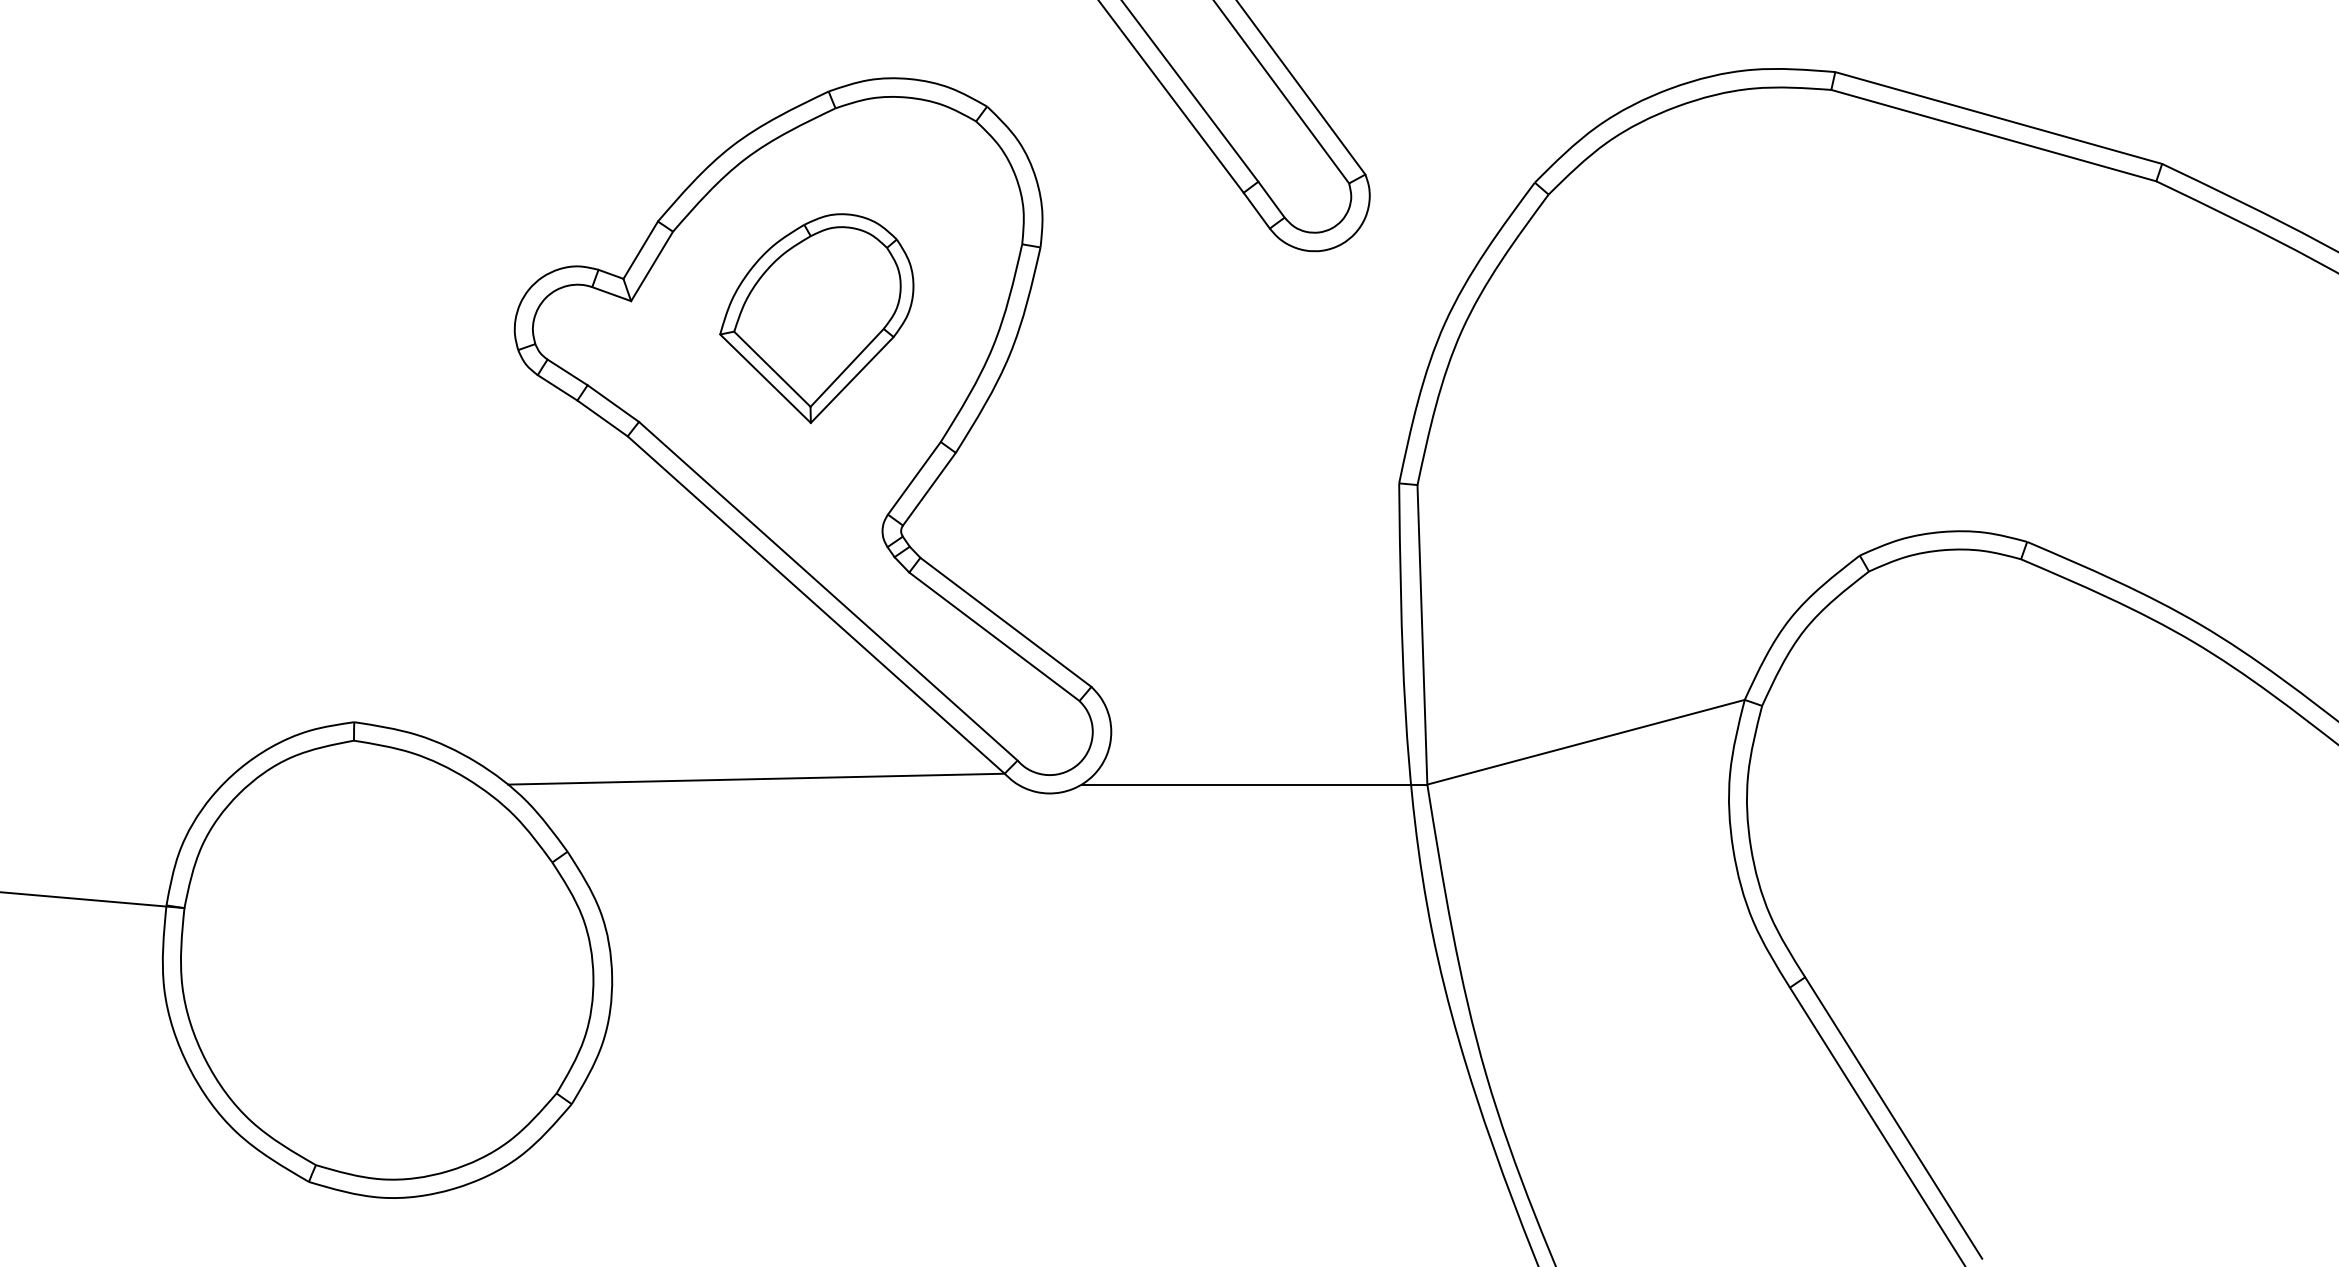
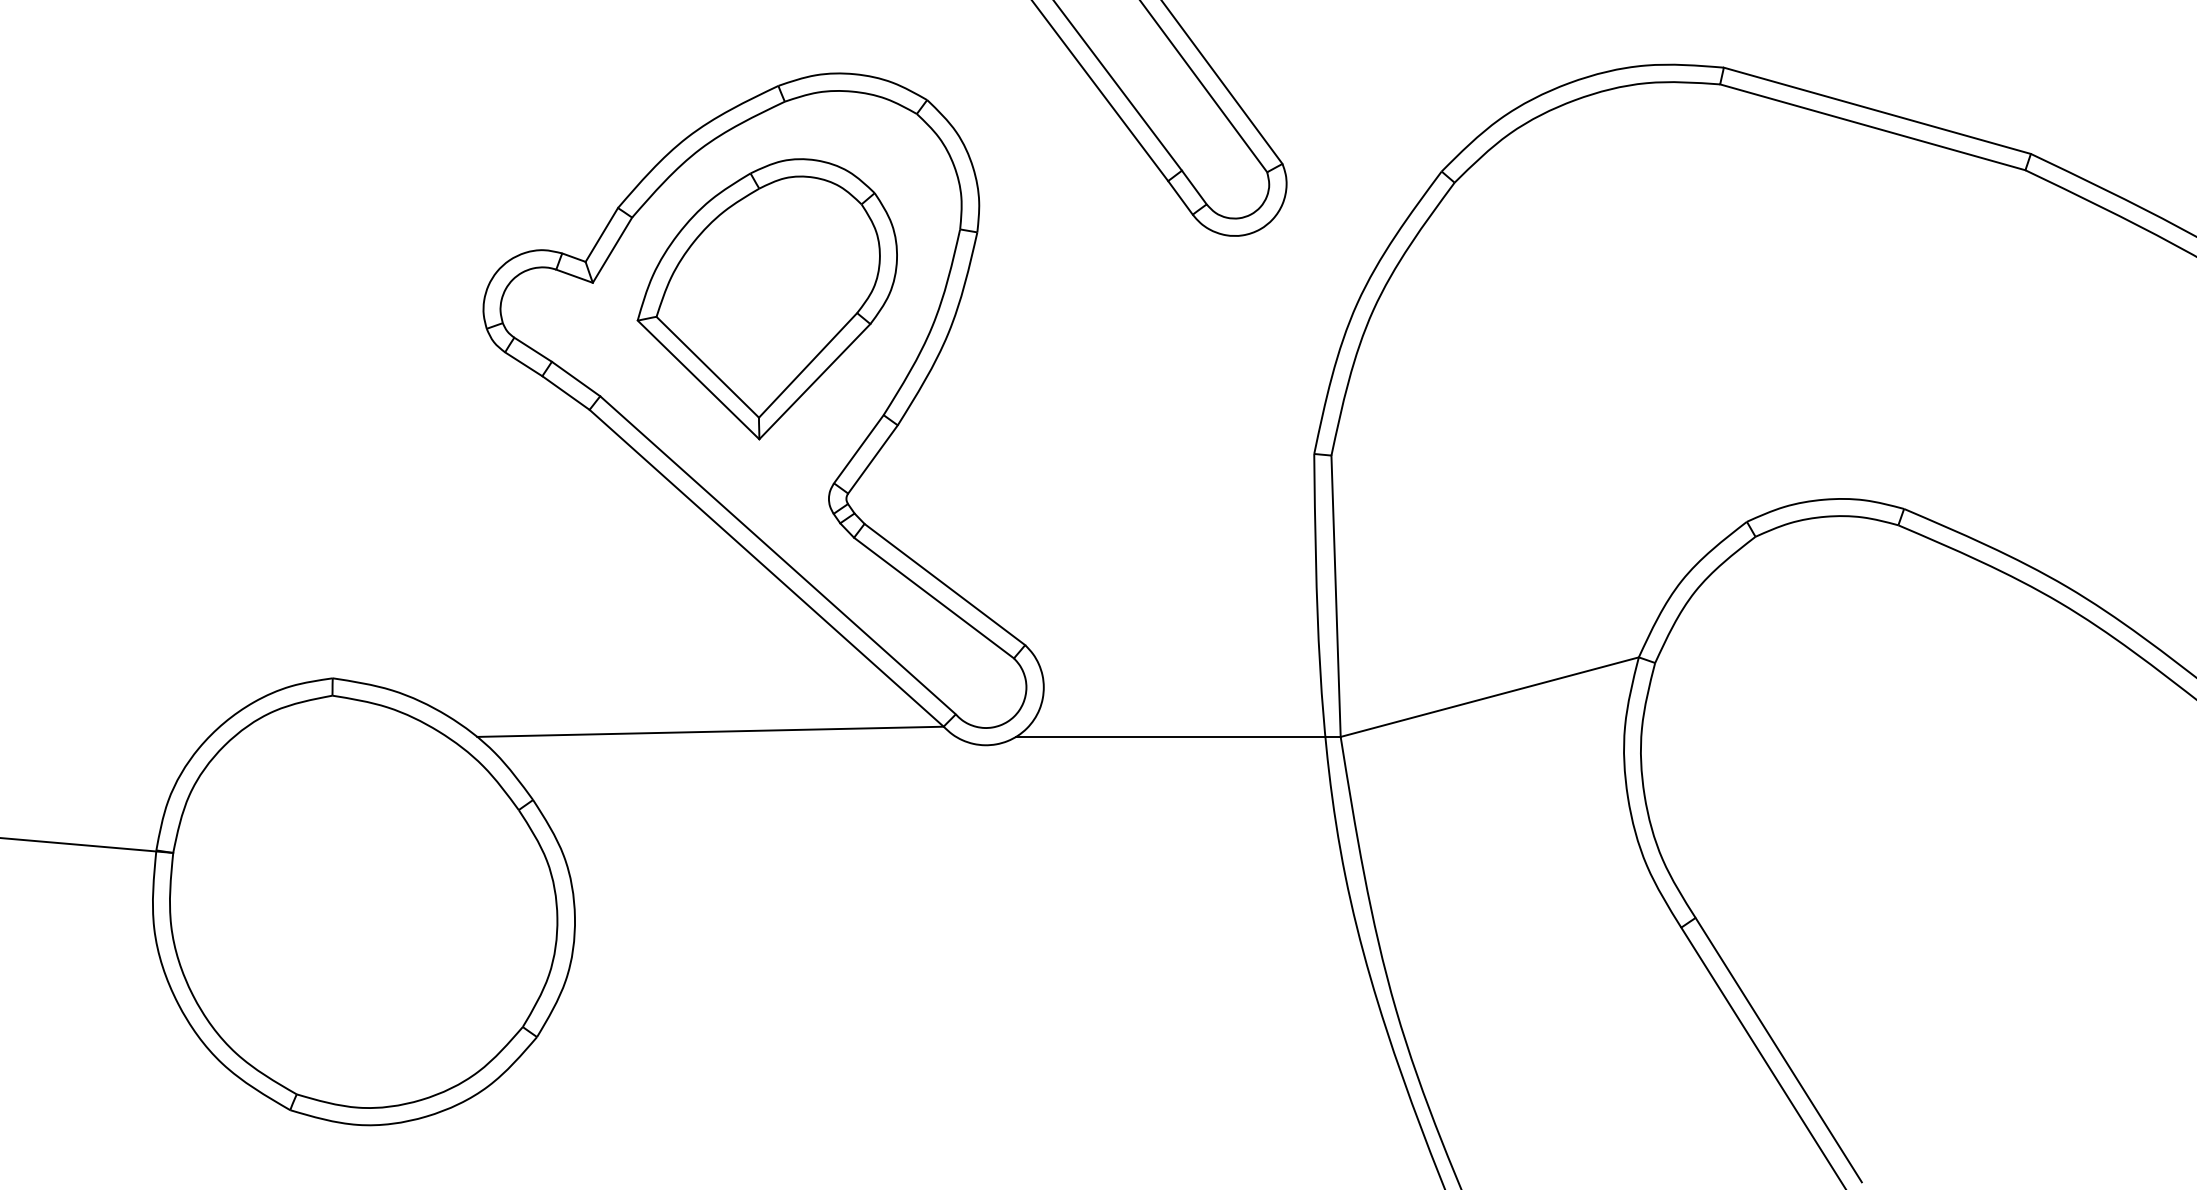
part: (816, 318) -> (766, 299), size x1.43

